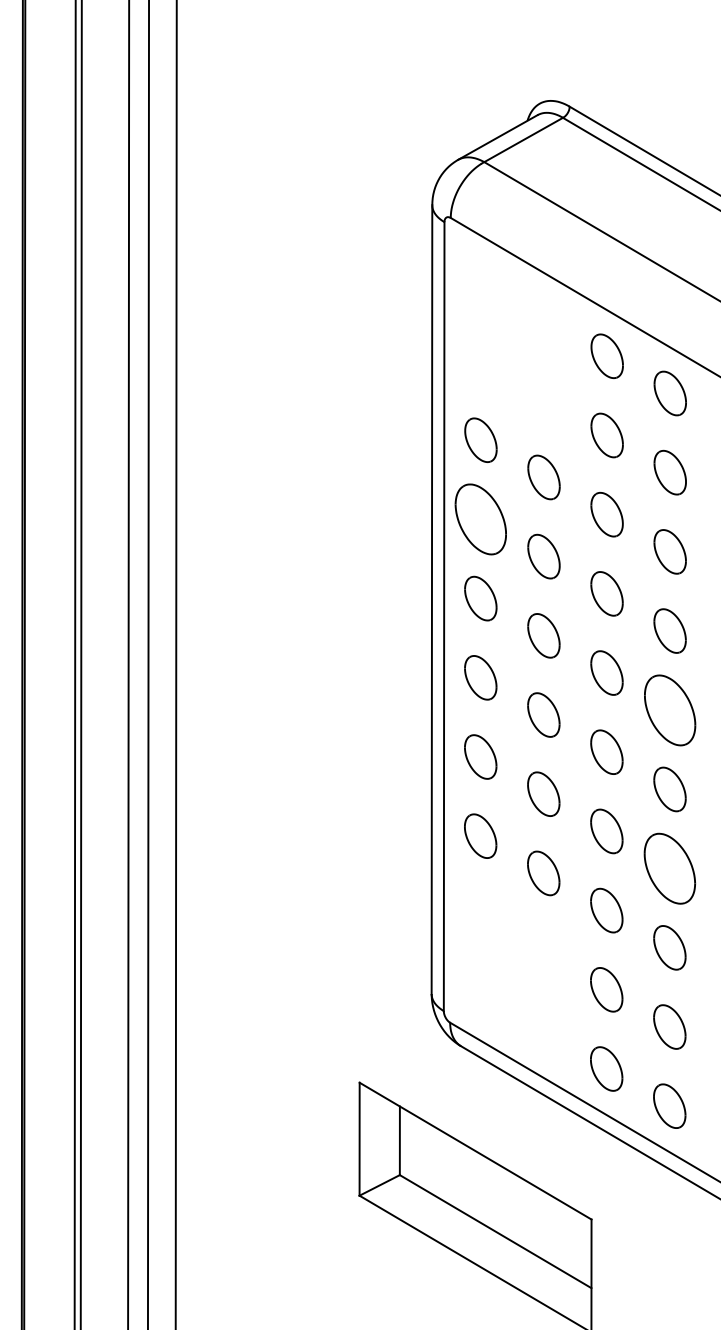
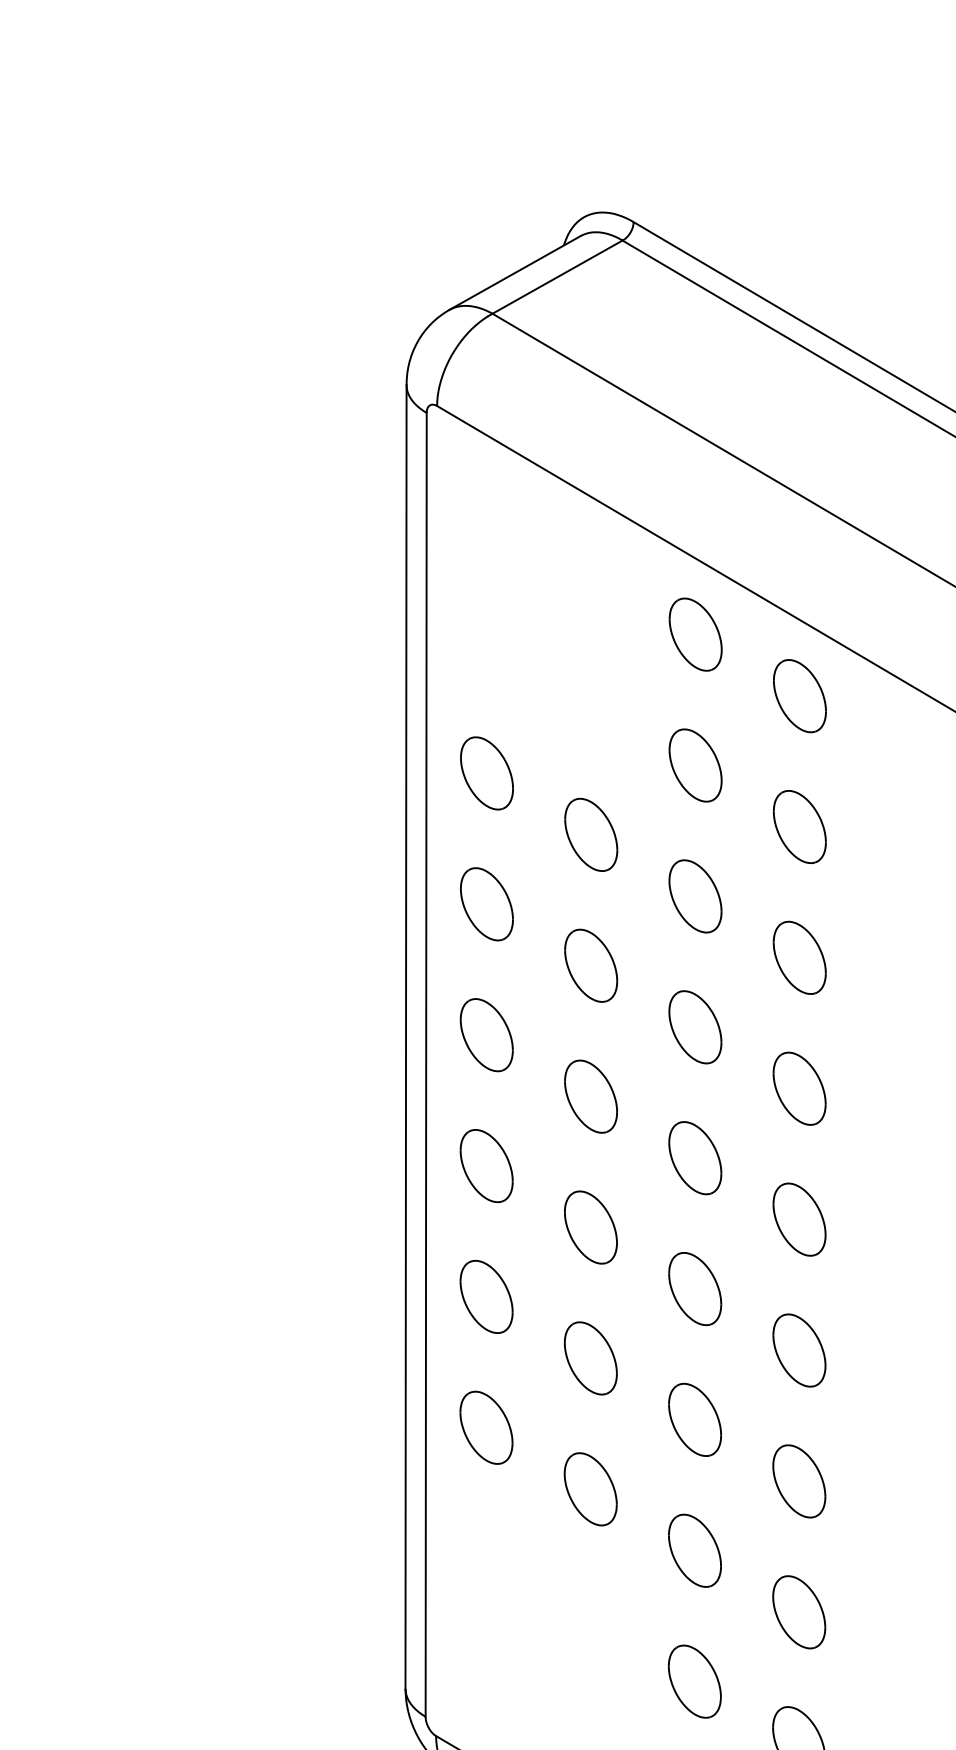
part: (480, 519) -> (486, 904), size x0.62
part: (669, 709) -> (798, 1218), size x0.62
part: (669, 868) -> (798, 1481), size x0.62

